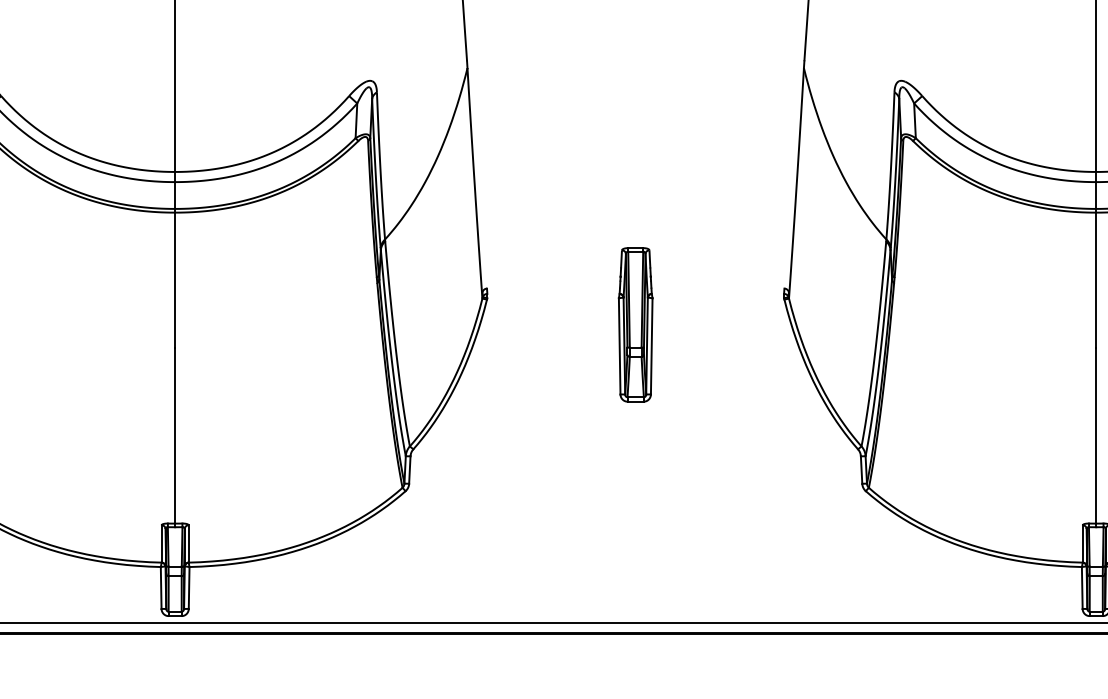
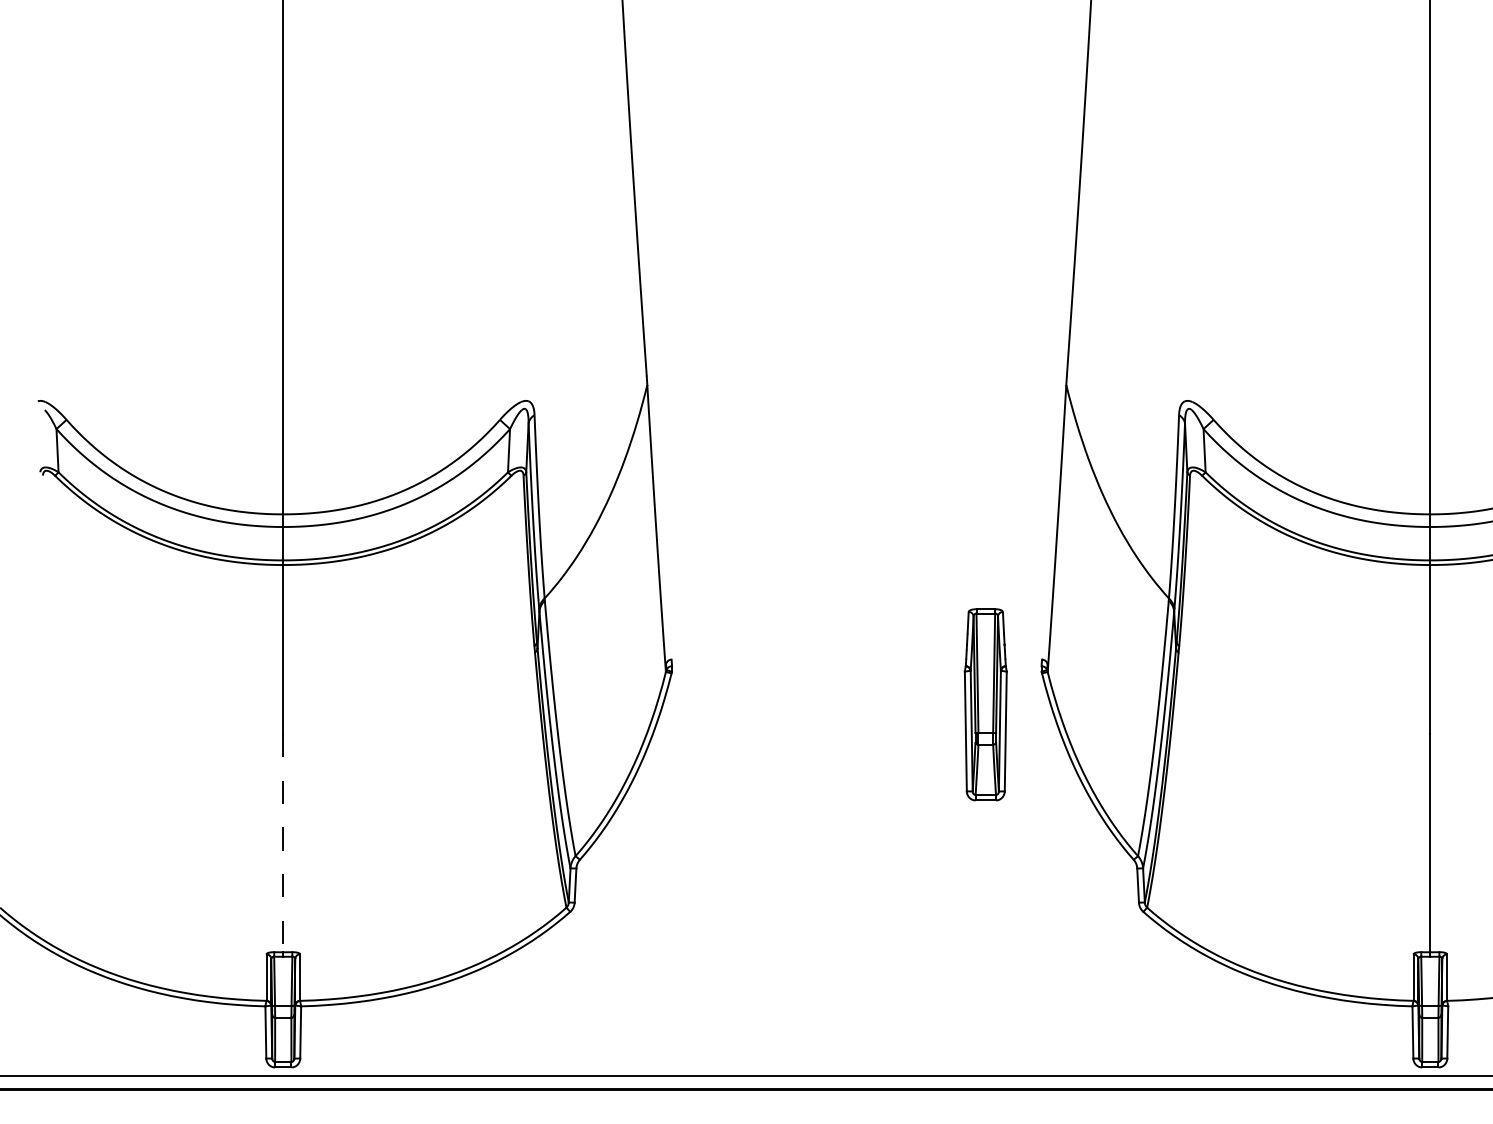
part: (635, 324) -> (985, 704), moved
line: (175, 436) -> (283, 843), solid -> dashed

